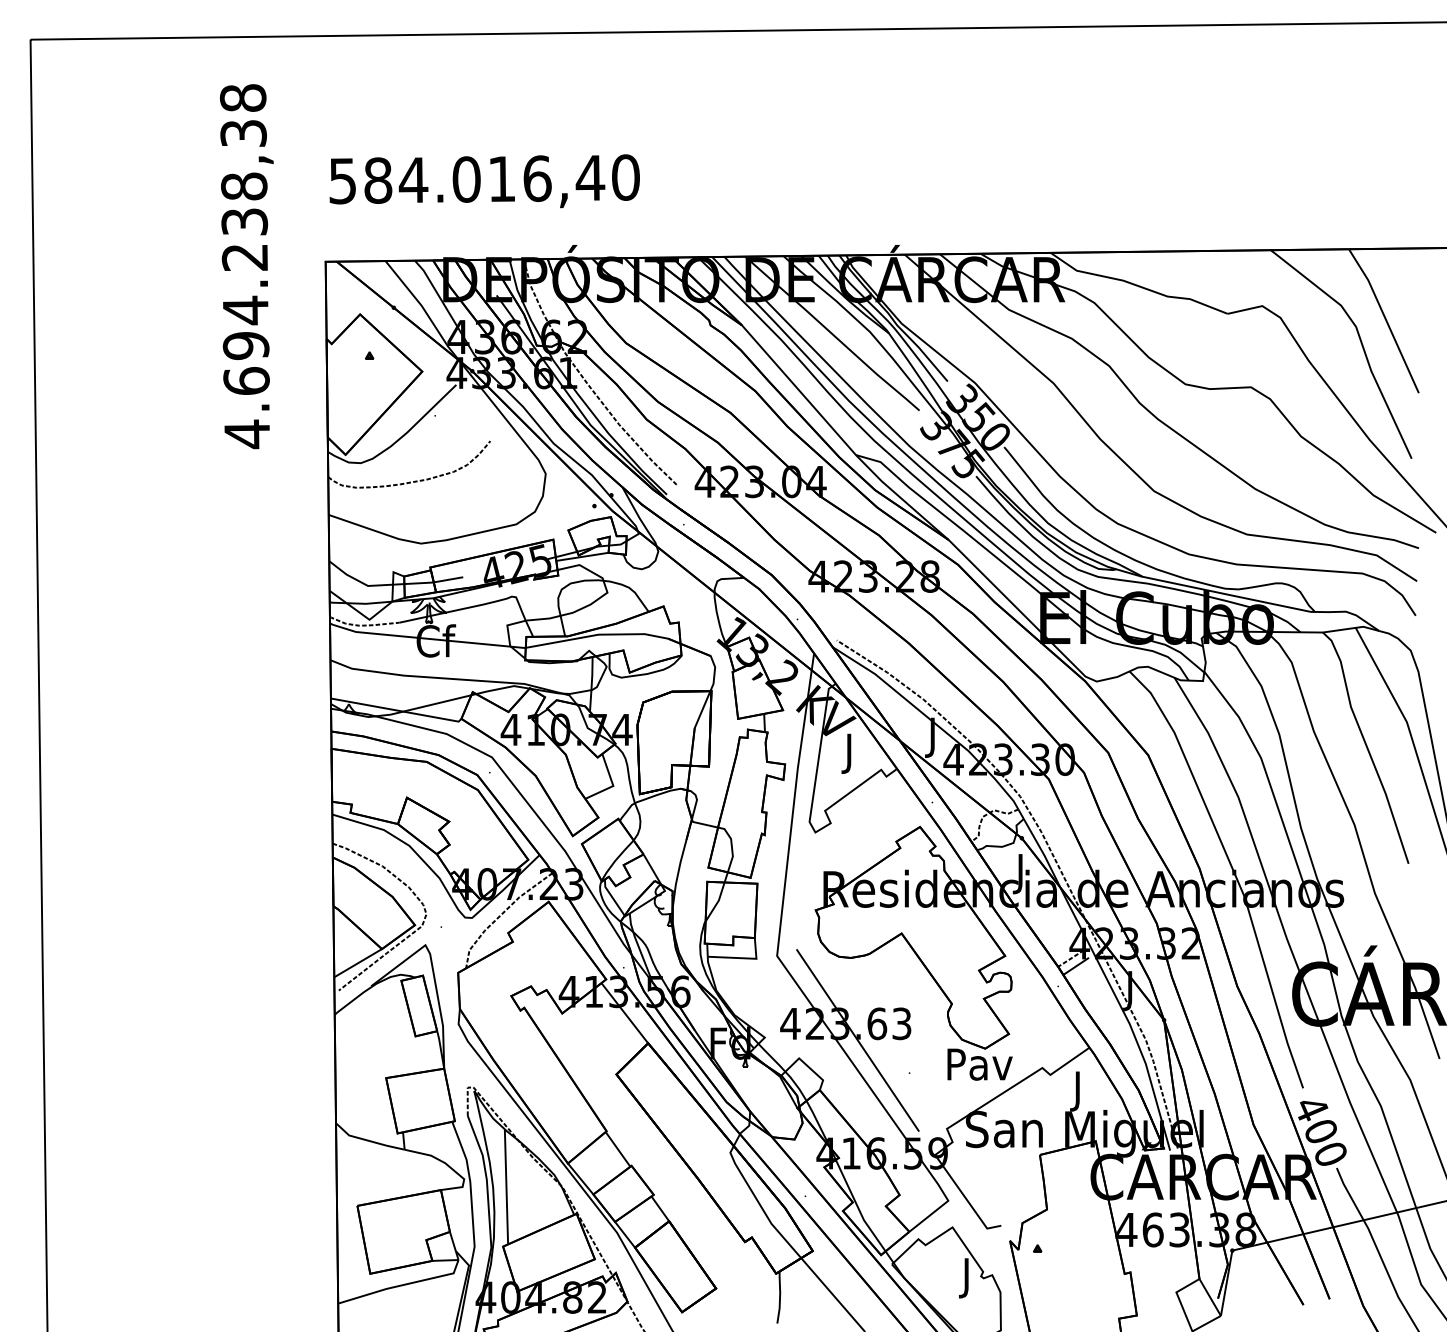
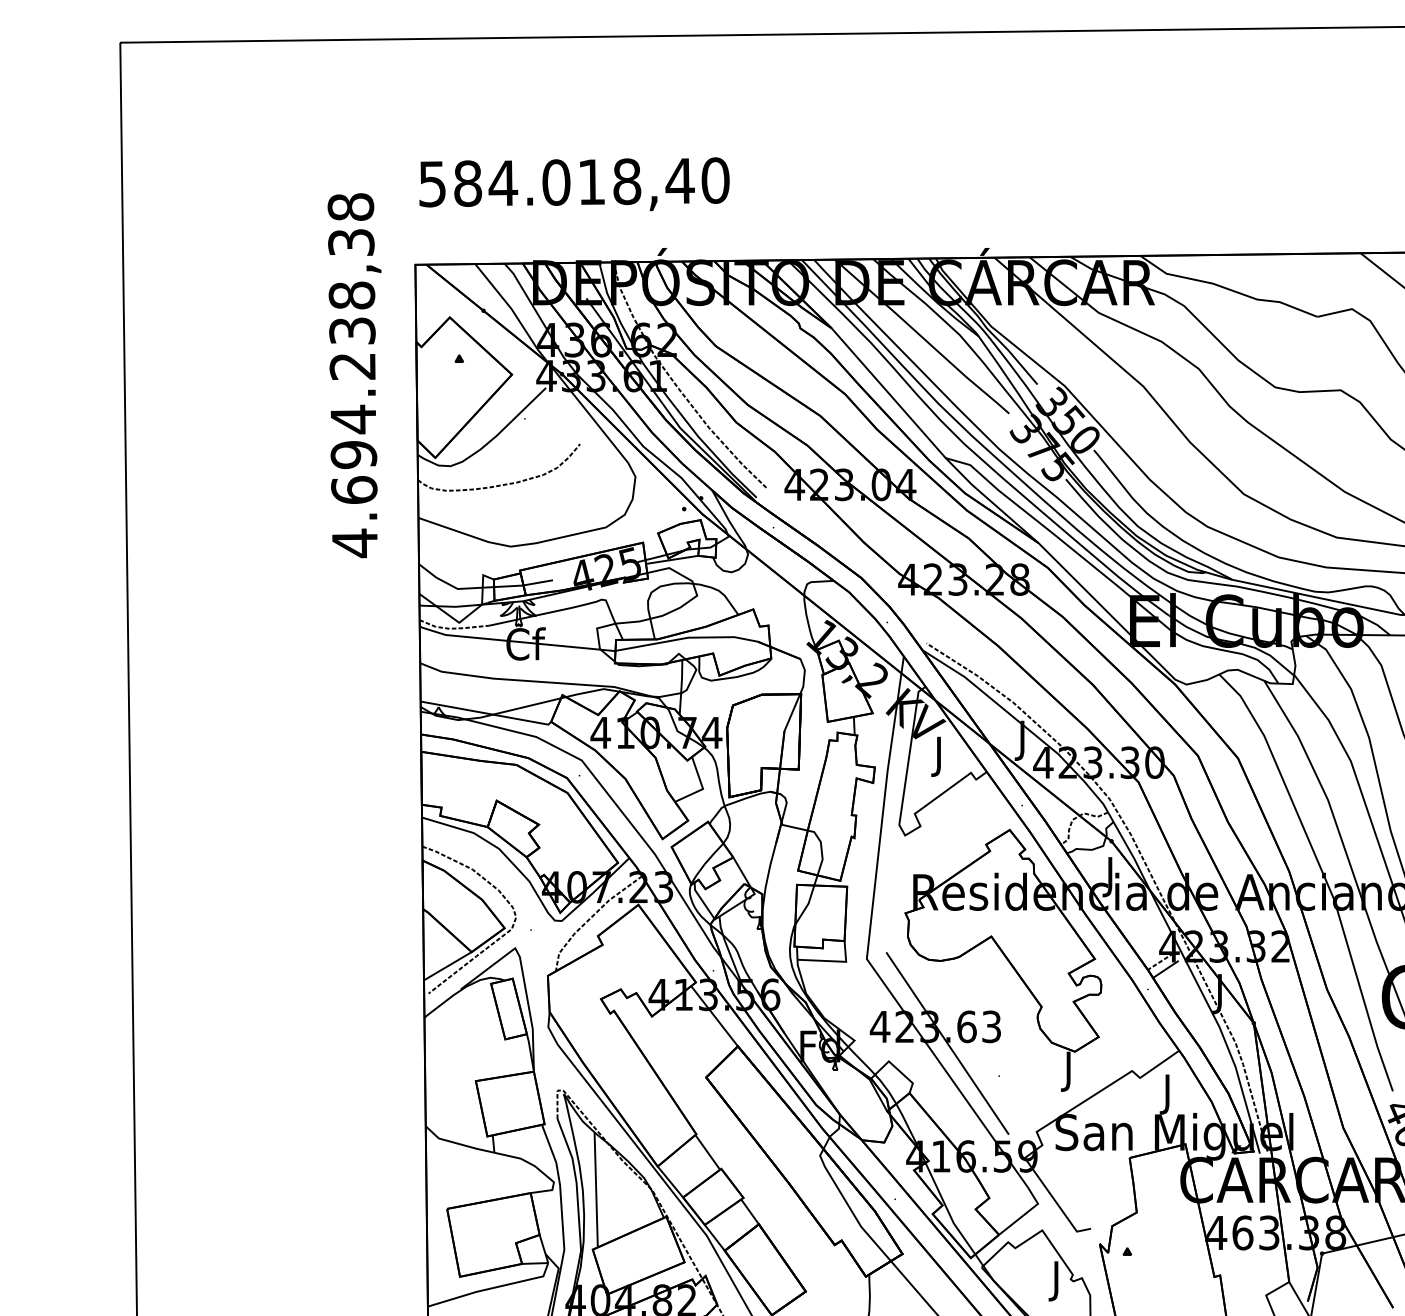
text: (537, 178) -> (627, 181), 584.016,40 -> 584.018,40
text: (246, 266) -> (354, 375), moved
text: (979, 1068) -> (1069, 1071), Pav -> J

